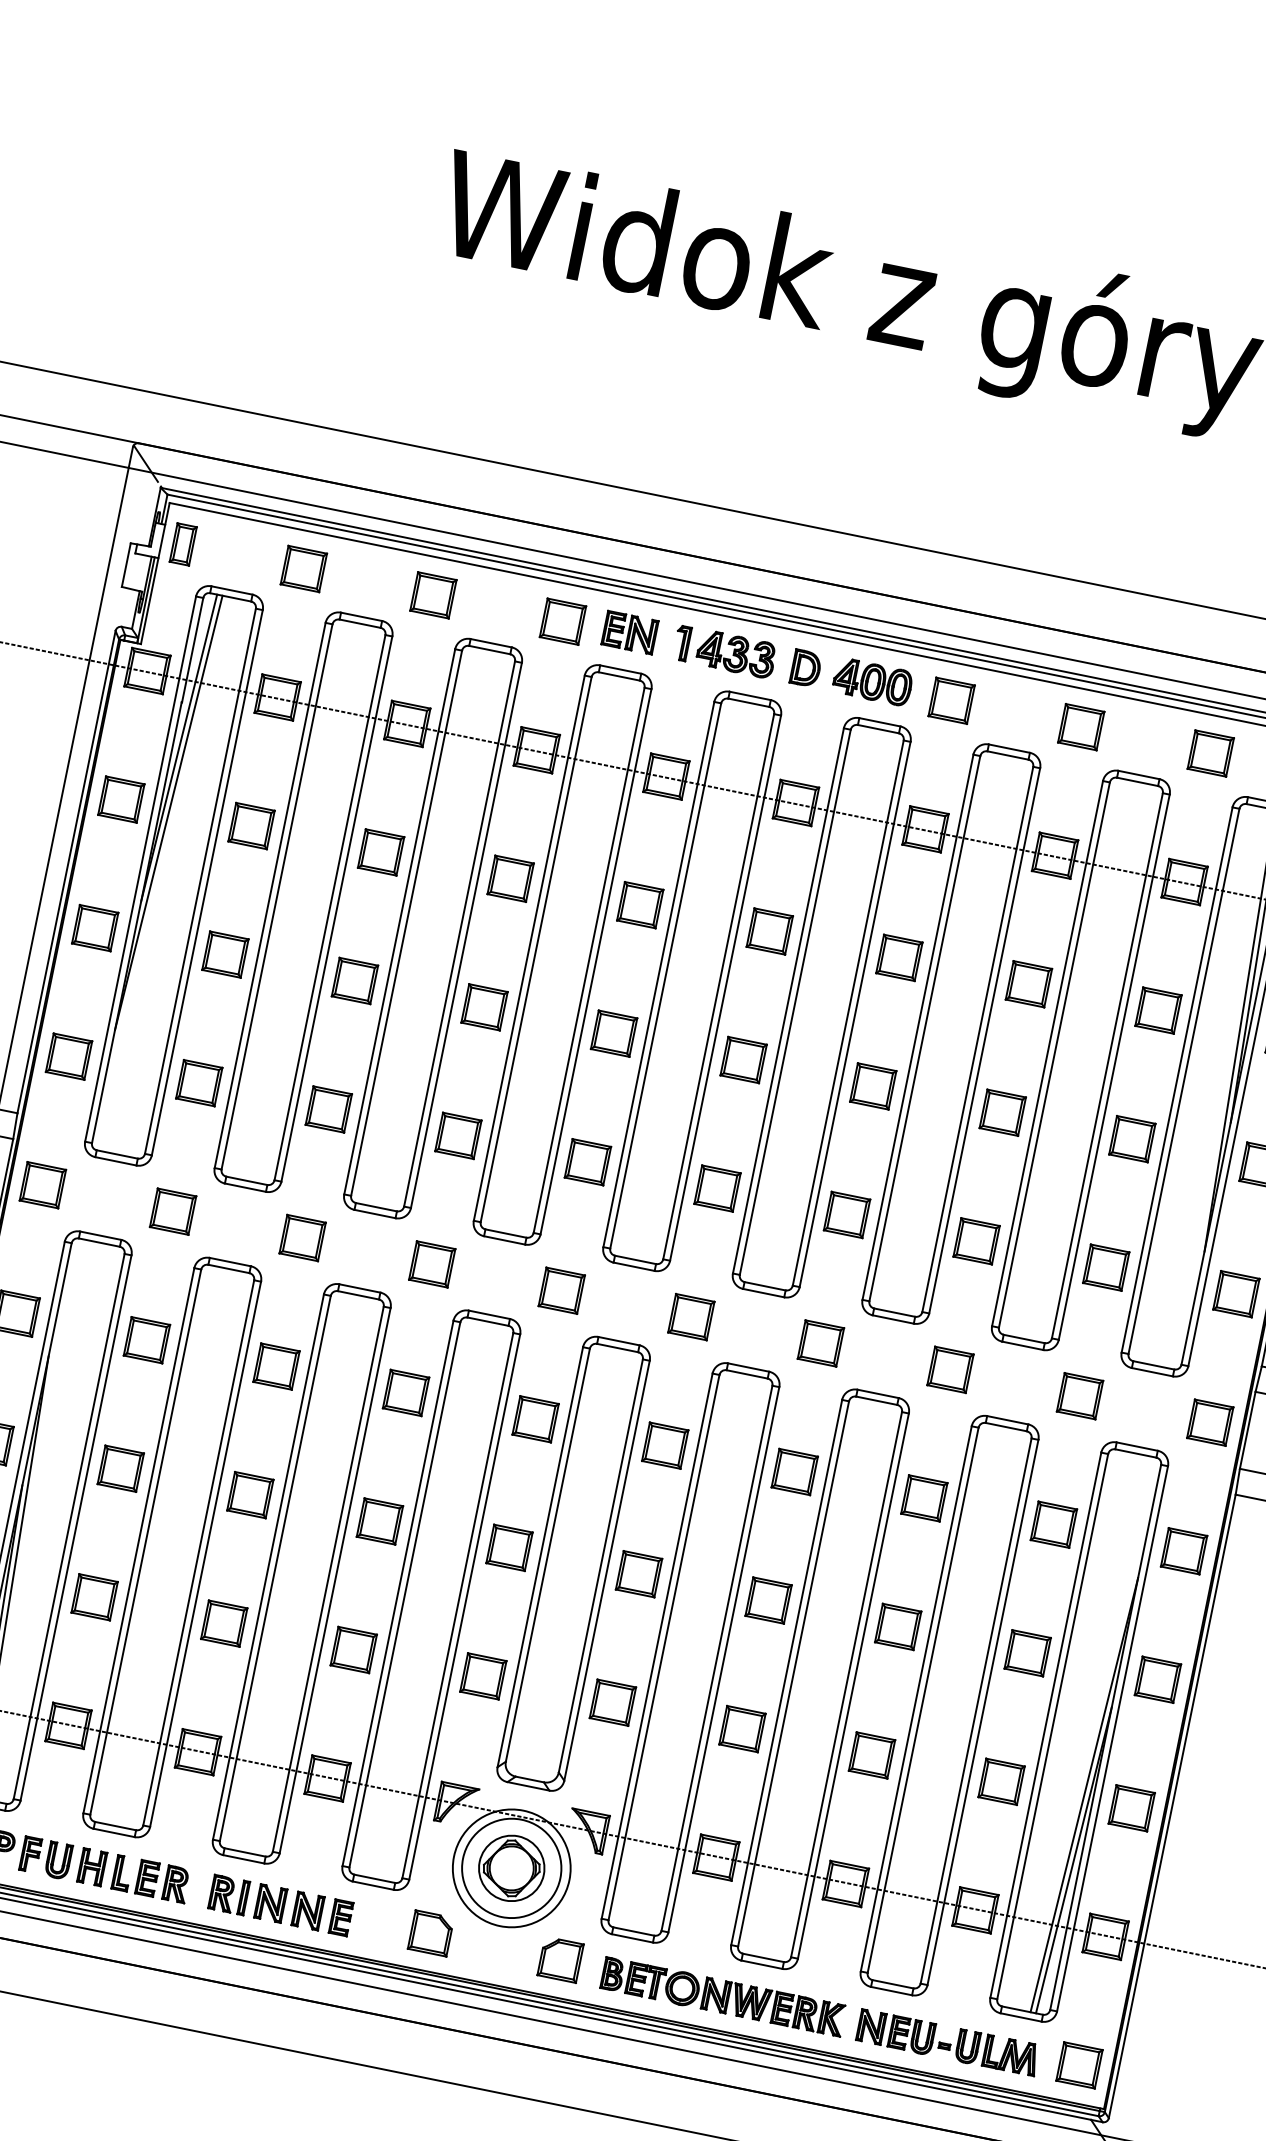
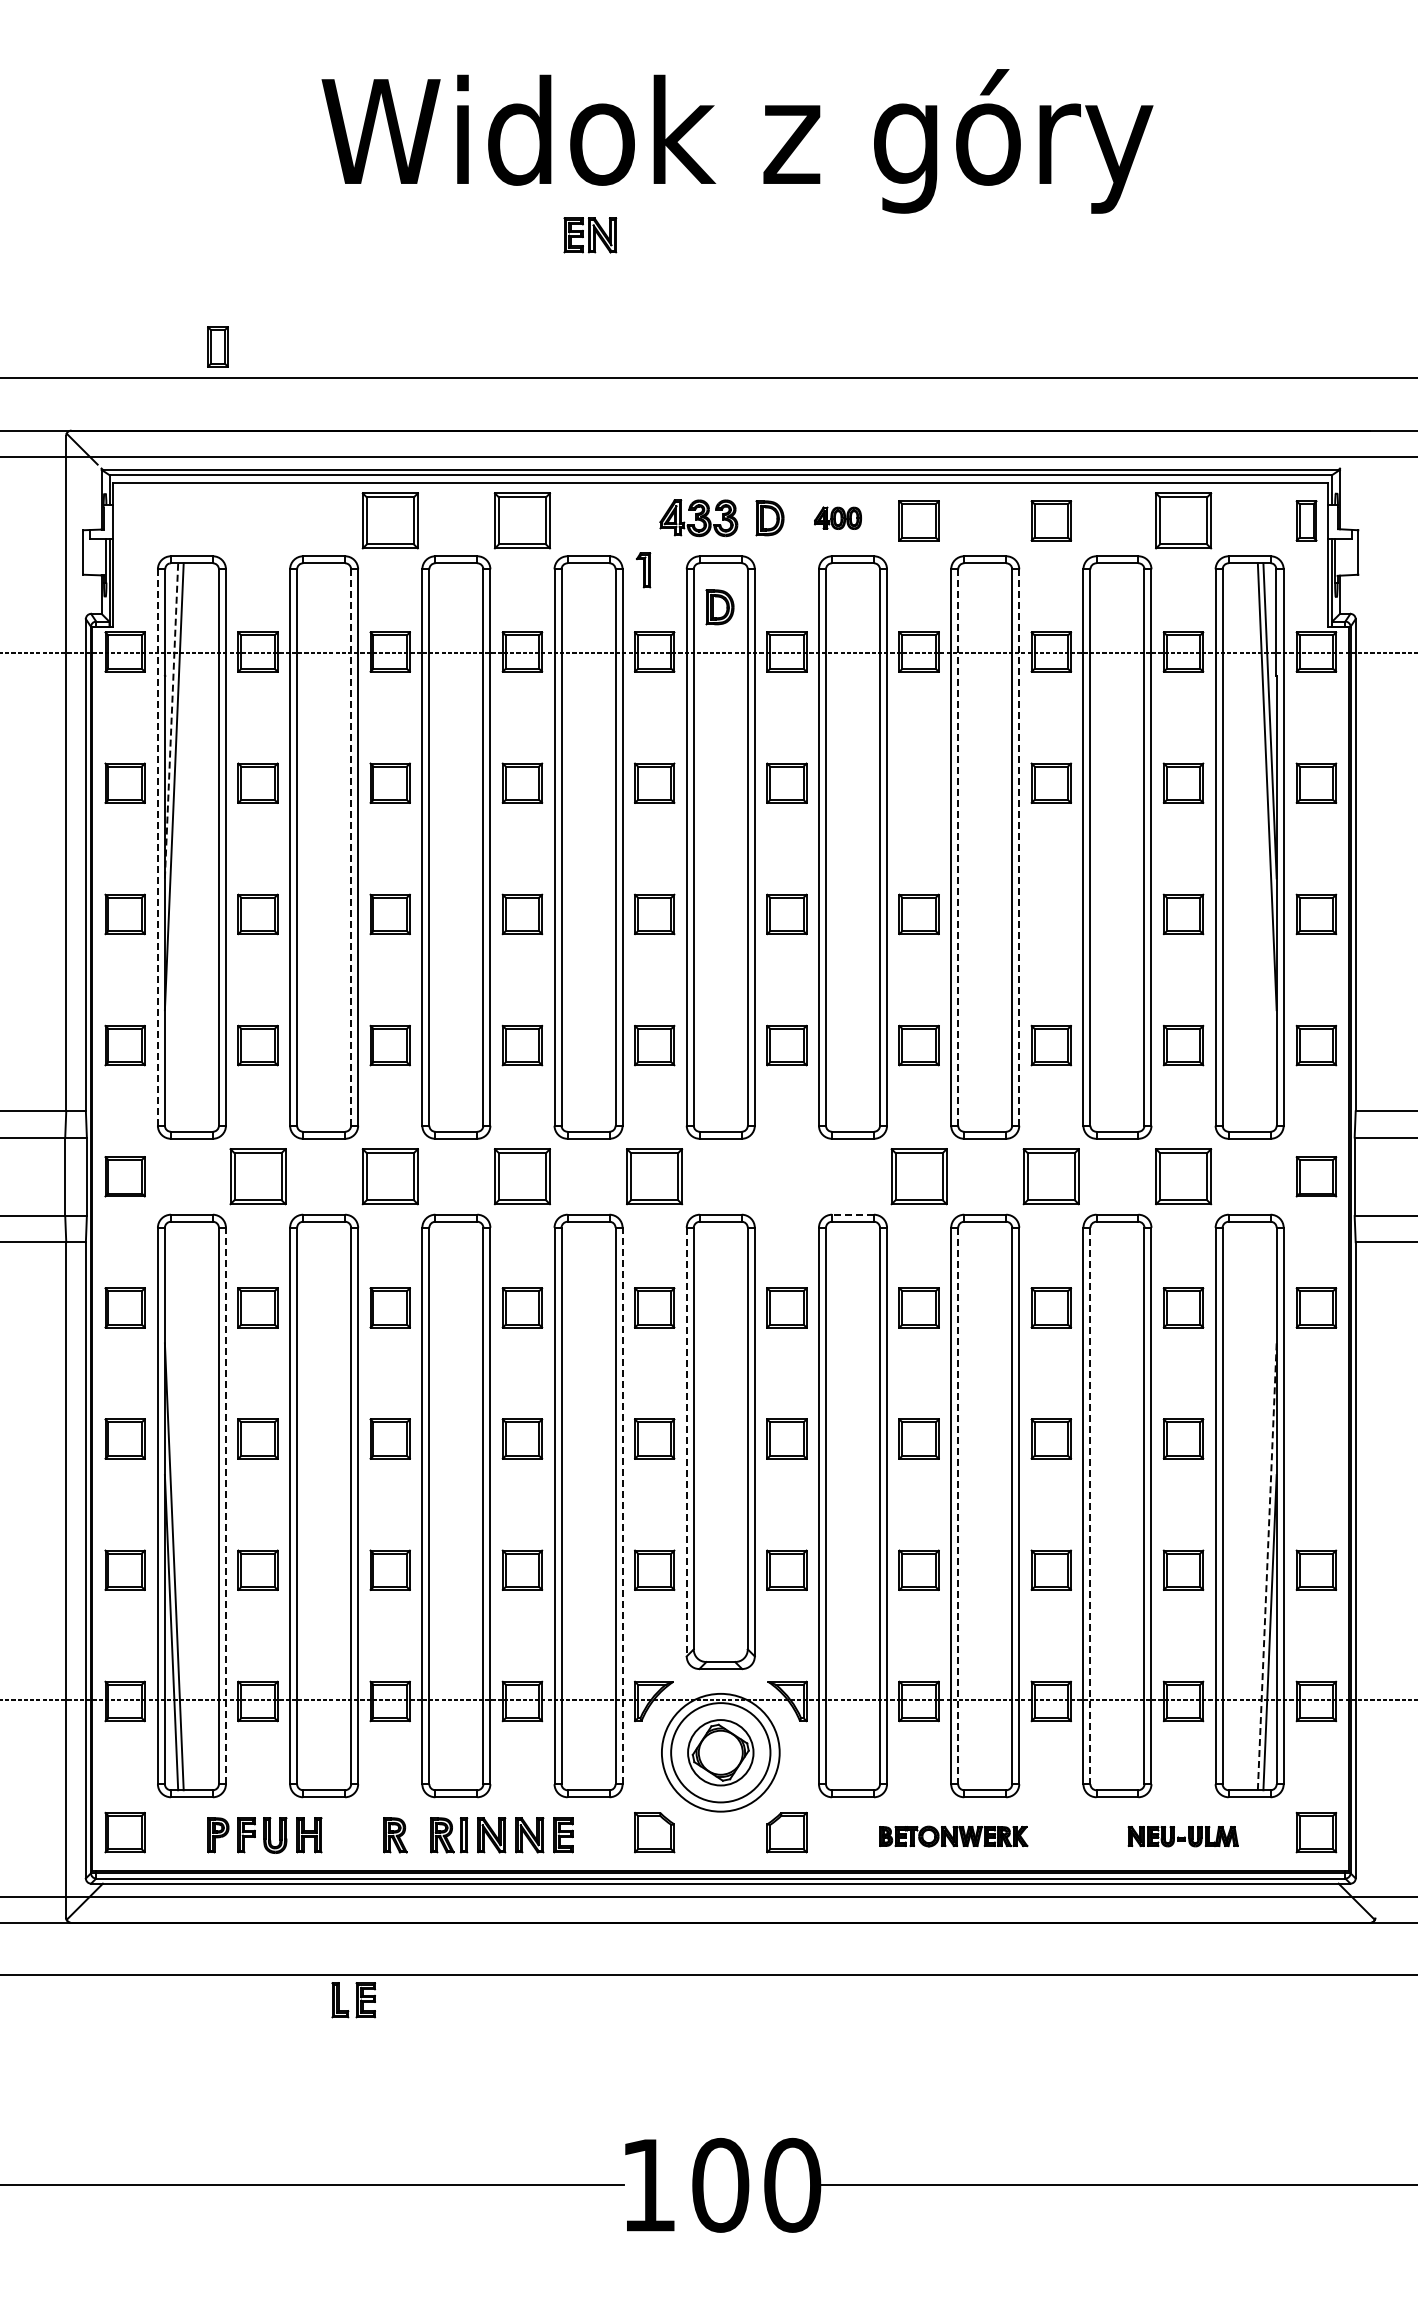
part: (182, 543) -> (217, 346), moved
part: (303, 568) -> (257, 520), removed
part: (432, 594) -> (389, 520), size x1.4
part: (563, 621) -> (522, 520), size x1.4
part: (630, 632) -> (590, 235), moved
part: (682, 643) -> (643, 570), moved
part: (872, 682) -> (837, 518), size x0.6
part: (738, 745) -> (719, 607), added
line: (179, 747) -> (171, 720), solid -> dashed
part: (1210, 753) -> (1183, 520), size x1.4
line: (140, 869) -> (157, 848), solid -> dashed
line: (330, 907) -> (351, 847), solid -> dashed
part: (898, 957) -> (918, 782), removed
line: (924, 1029) -> (958, 848), solid -> dashed
line: (984, 1040) -> (1019, 847), solid -> dashed
part: (1001, 1112) -> (1050, 914), removed
part: (172, 1211) -> (257, 1176), size x1.4
part: (301, 1237) -> (389, 1176), size x1.4
part: (432, 1264) -> (522, 1176), size x1.4
part: (561, 1290) -> (654, 1176), size x1.4
part: (691, 1316) -> (786, 1176), removed
part: (820, 1343) -> (918, 1176), size x1.4
line: (749, 1367) -> (853, 1214), solid -> dashed
part: (950, 1369) -> (1051, 1176), size x1.4
part: (1080, 1395) -> (1183, 1176), size x1.4
line: (75, 1527) -> (225, 1505), solid -> dashed
line: (539, 1557) -> (686, 1442), solid -> dashed
line: (464, 1606) -> (622, 1505), solid -> dashed
line: (793, 1674) -> (958, 1506), solid -> dashed
part: (1158, 1679) -> (1316, 1438), removed
line: (923, 1700) -> (1090, 1506), solid -> dashed
line: (1084, 1794) -> (1267, 1566), solid -> dashed
part: (135, 1876) -> (353, 2000), moved
part: (723, 1996) -> (953, 1836), size x0.6
part: (948, 2042) -> (1183, 1836), size x0.6

